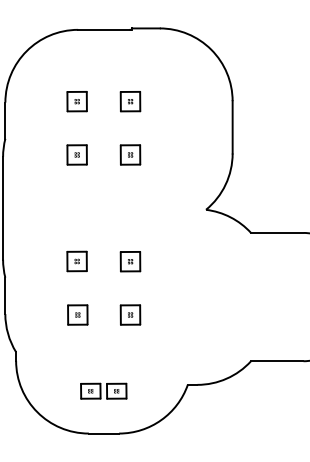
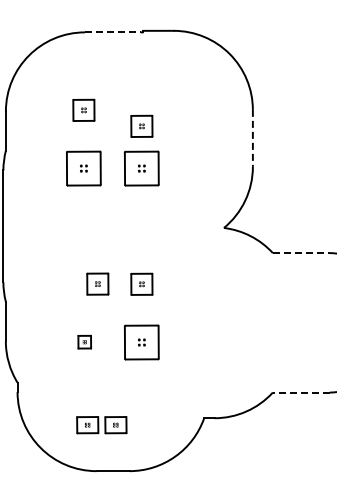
line: (103, 29) -> (112, 32), solid -> dashed
part: (130, 100) -> (141, 125), moved
line: (232, 127) -> (252, 138), solid -> dashed
part: (76, 154) -> (83, 167), size x1.6
part: (130, 154) -> (141, 167), size x1.6
line: (277, 233) -> (301, 253), solid -> dashed
part: (76, 260) -> (97, 283), moved
part: (77, 314) -> (84, 341), size x0.6
part: (130, 314) -> (141, 341), size x1.6
line: (276, 361) -> (300, 392), solid -> dashed
part: (103, 391) -> (101, 425), moved

